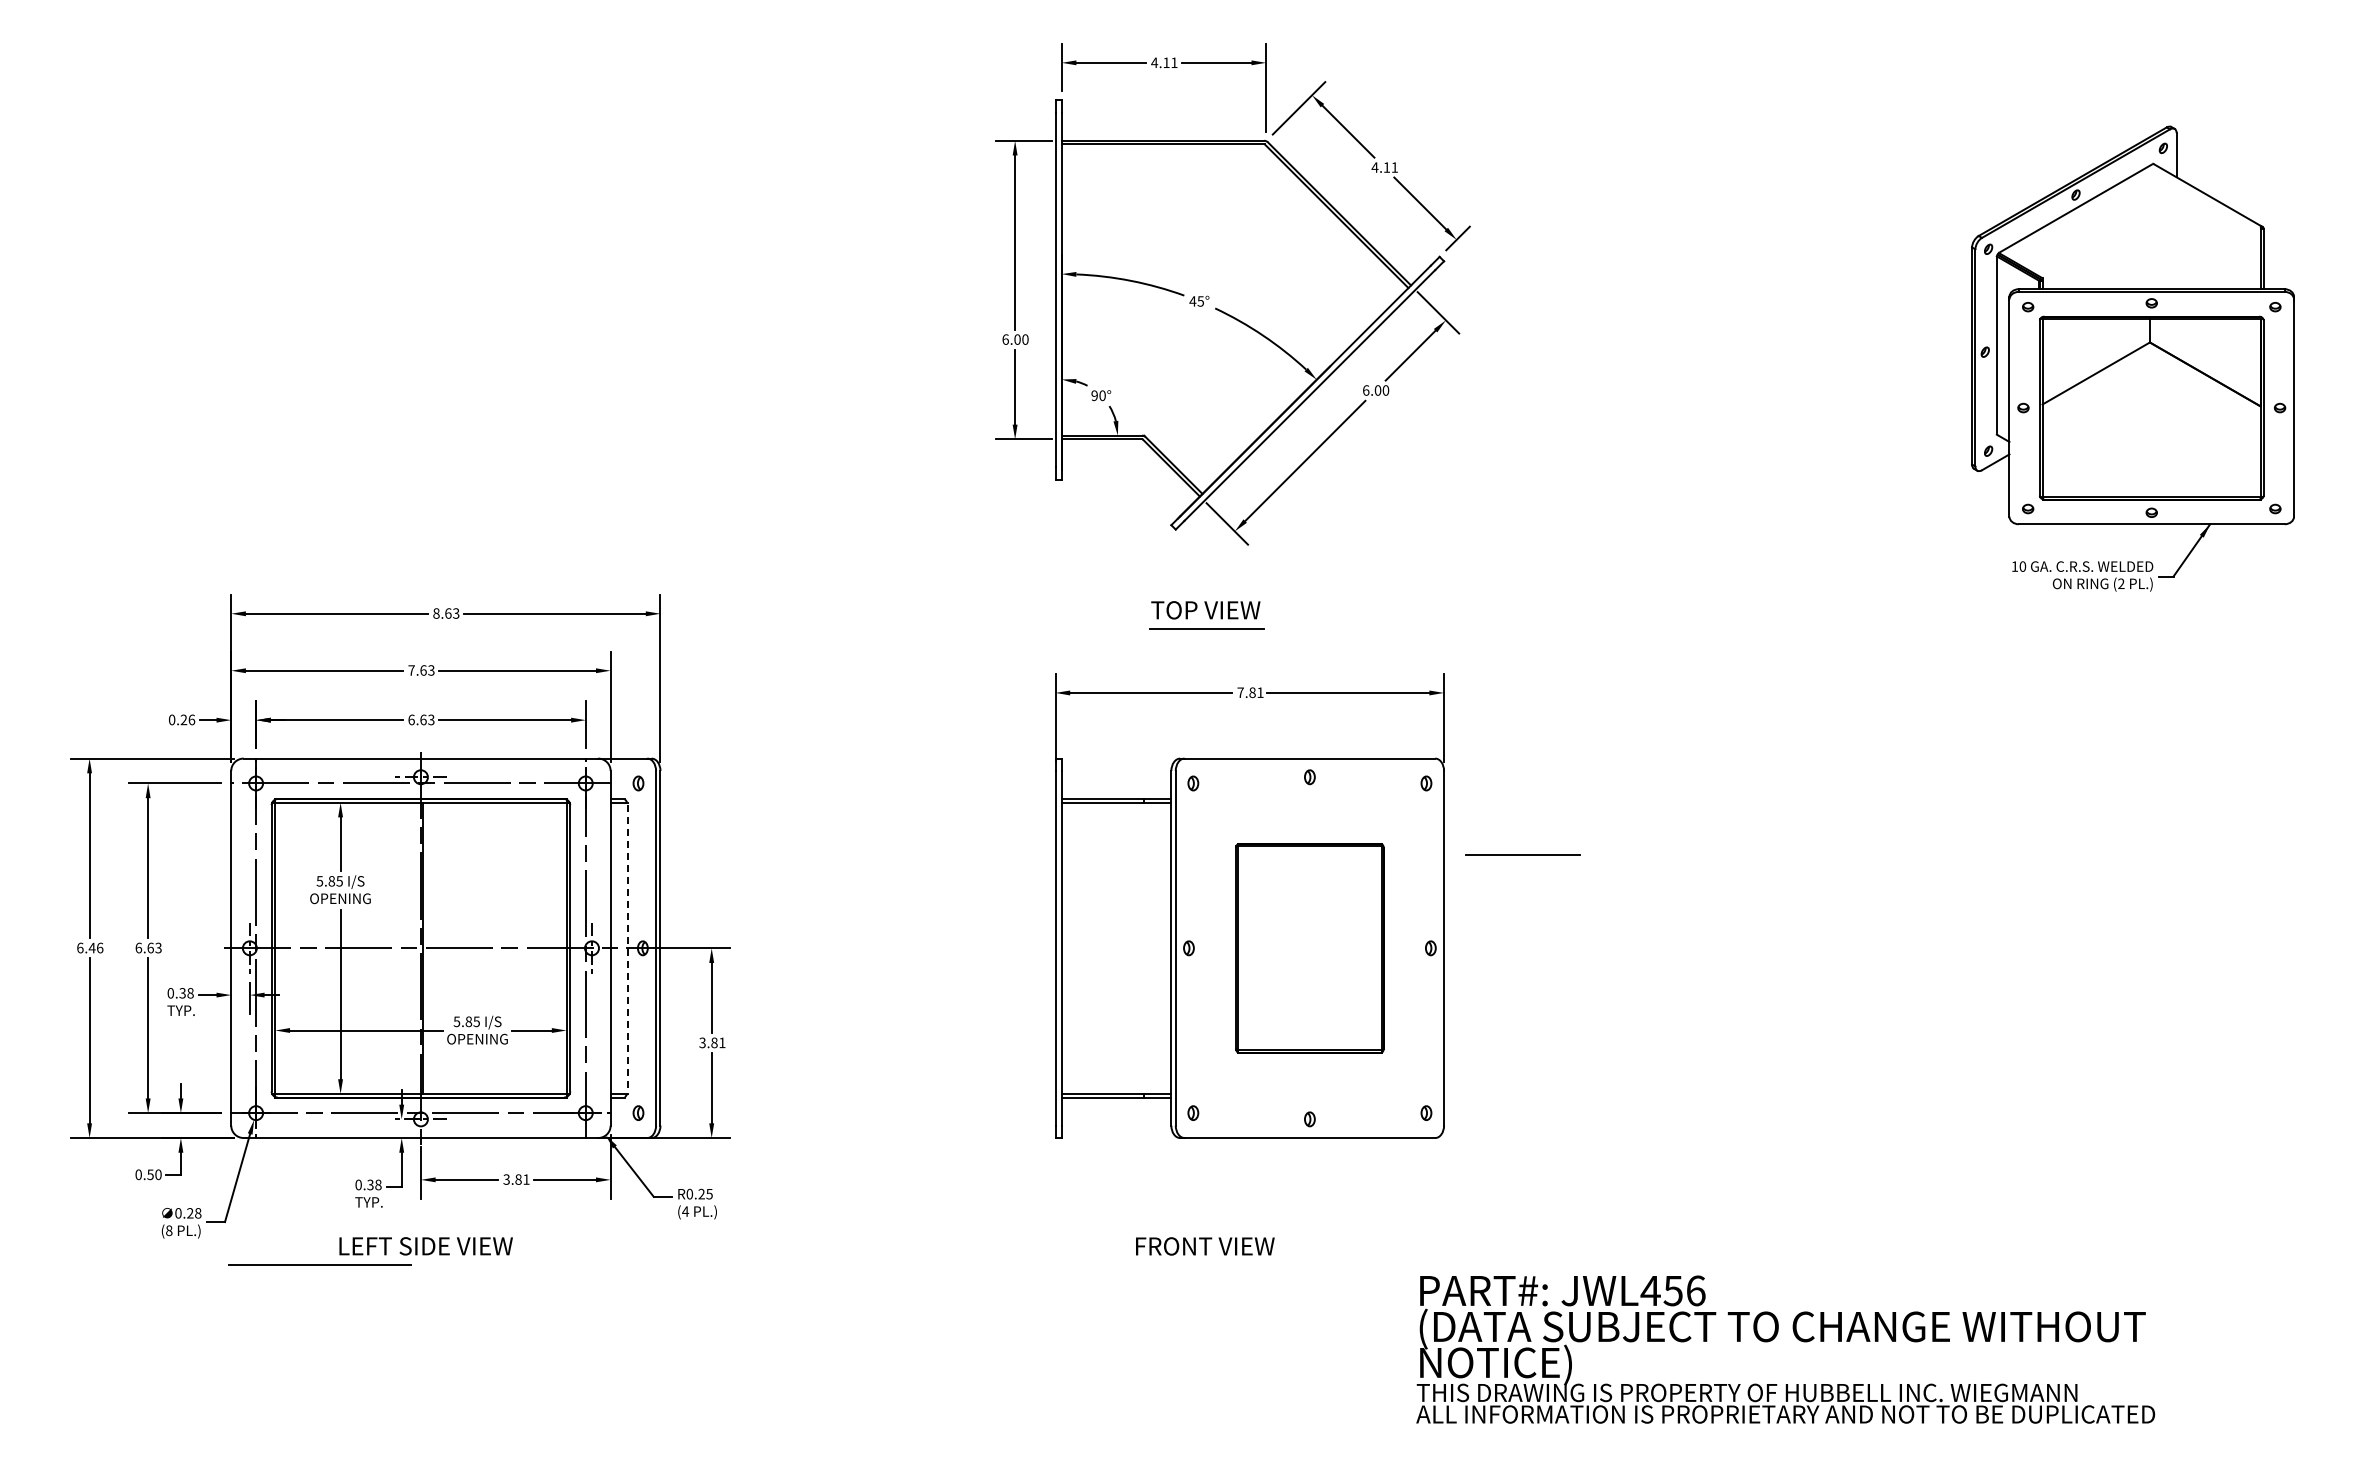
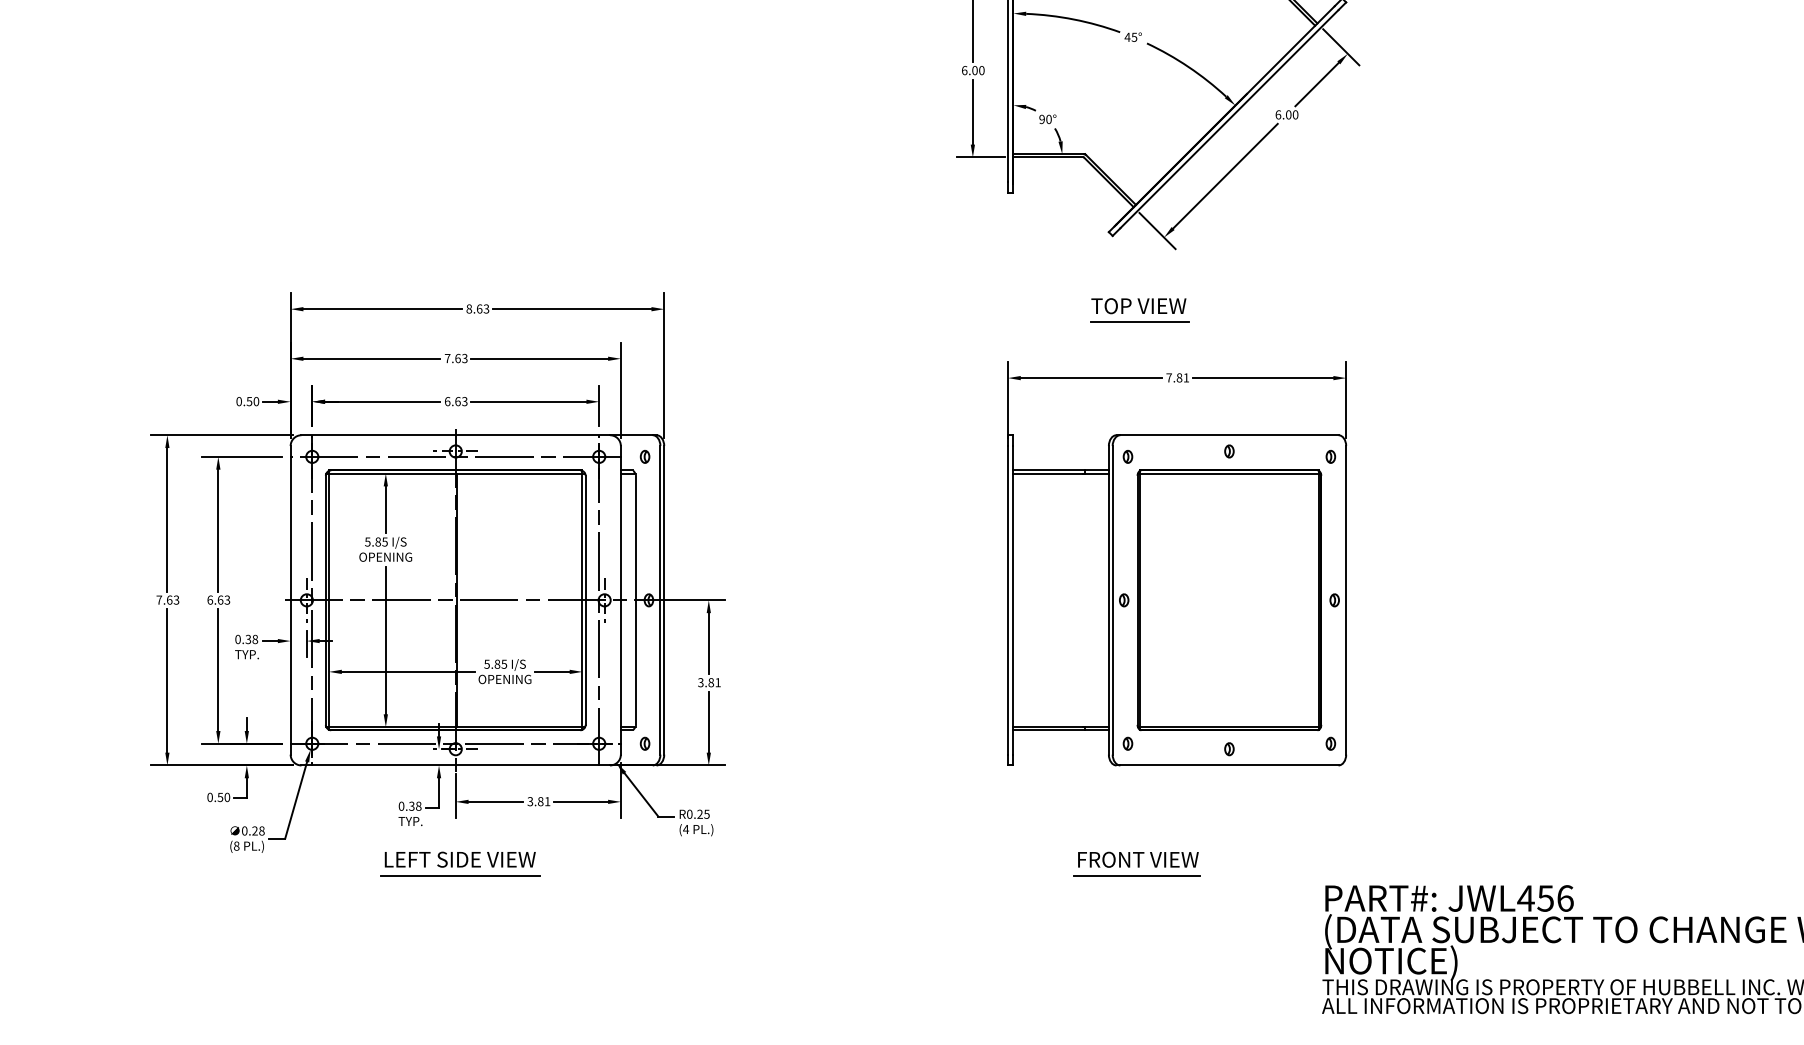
text: (187, 719) -> (252, 401), 0.26 -> 0.50
line: (1522, 854) -> (1414, 518), removed
text: (90, 947) -> (168, 599), 6.46 -> 7.63
line: (627, 948) -> (635, 600), dashed -> solid
part: (1309, 948) -> (1229, 600), size x1.43
line: (319, 1264) -> (459, 875), moved
line: (1203, 1264) -> (1136, 875), added

